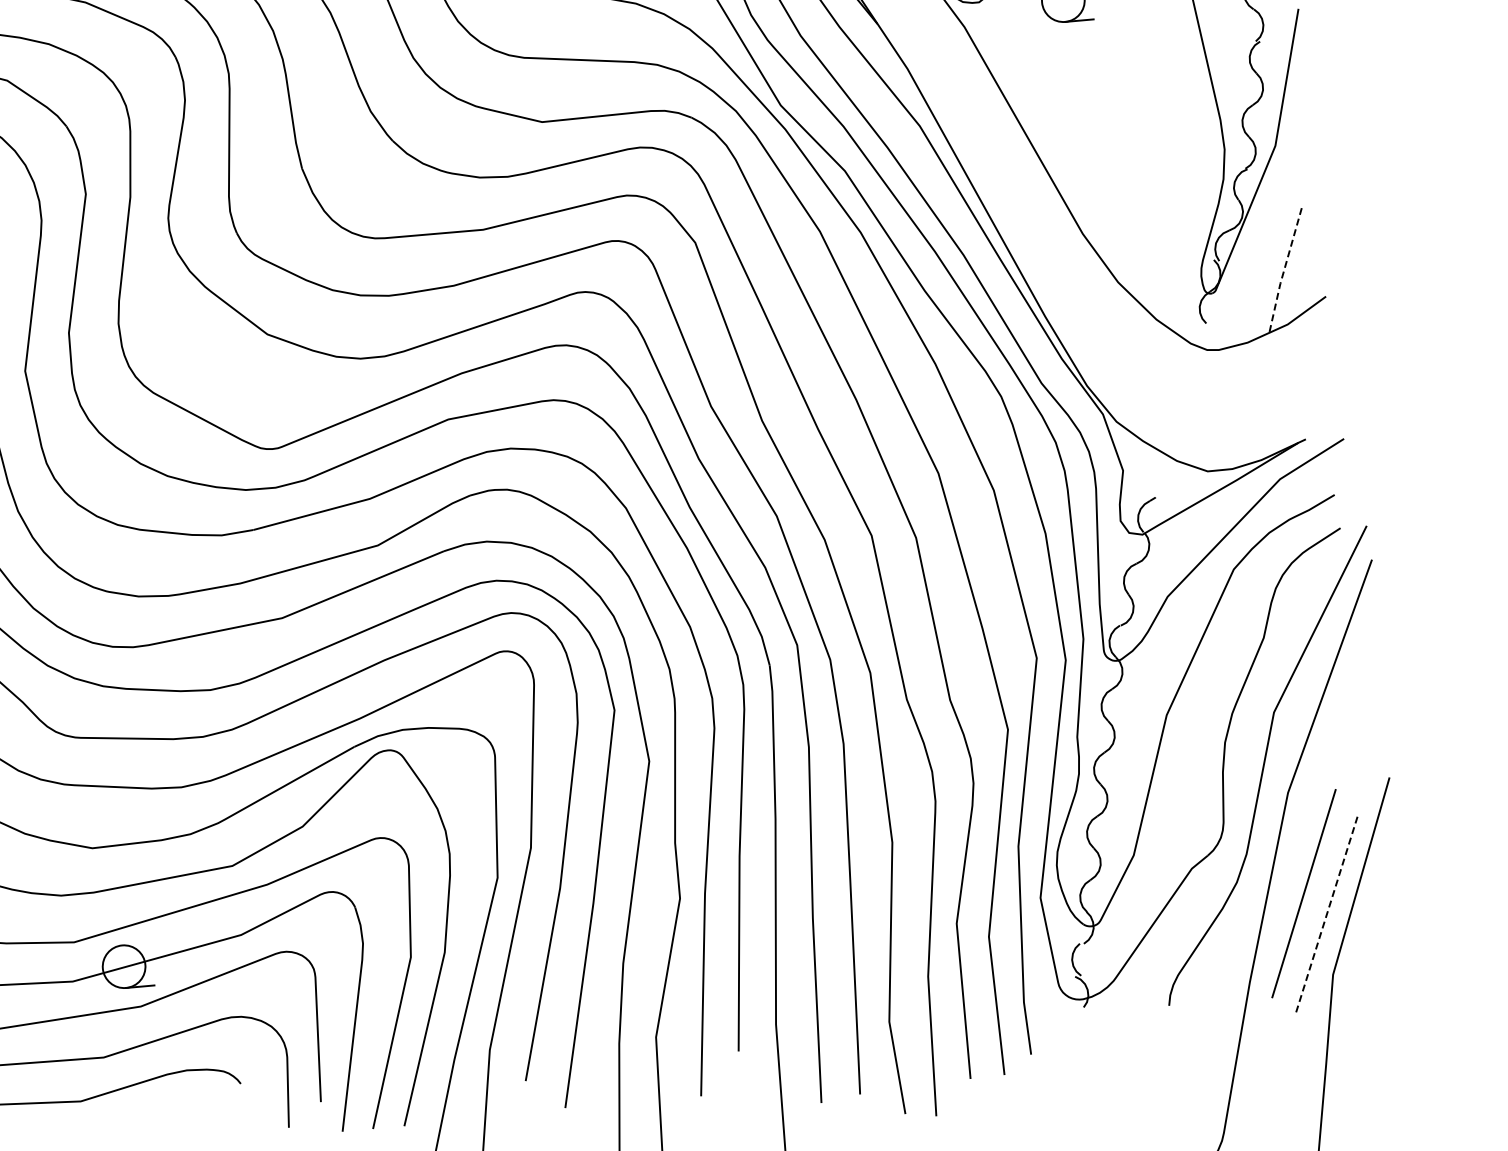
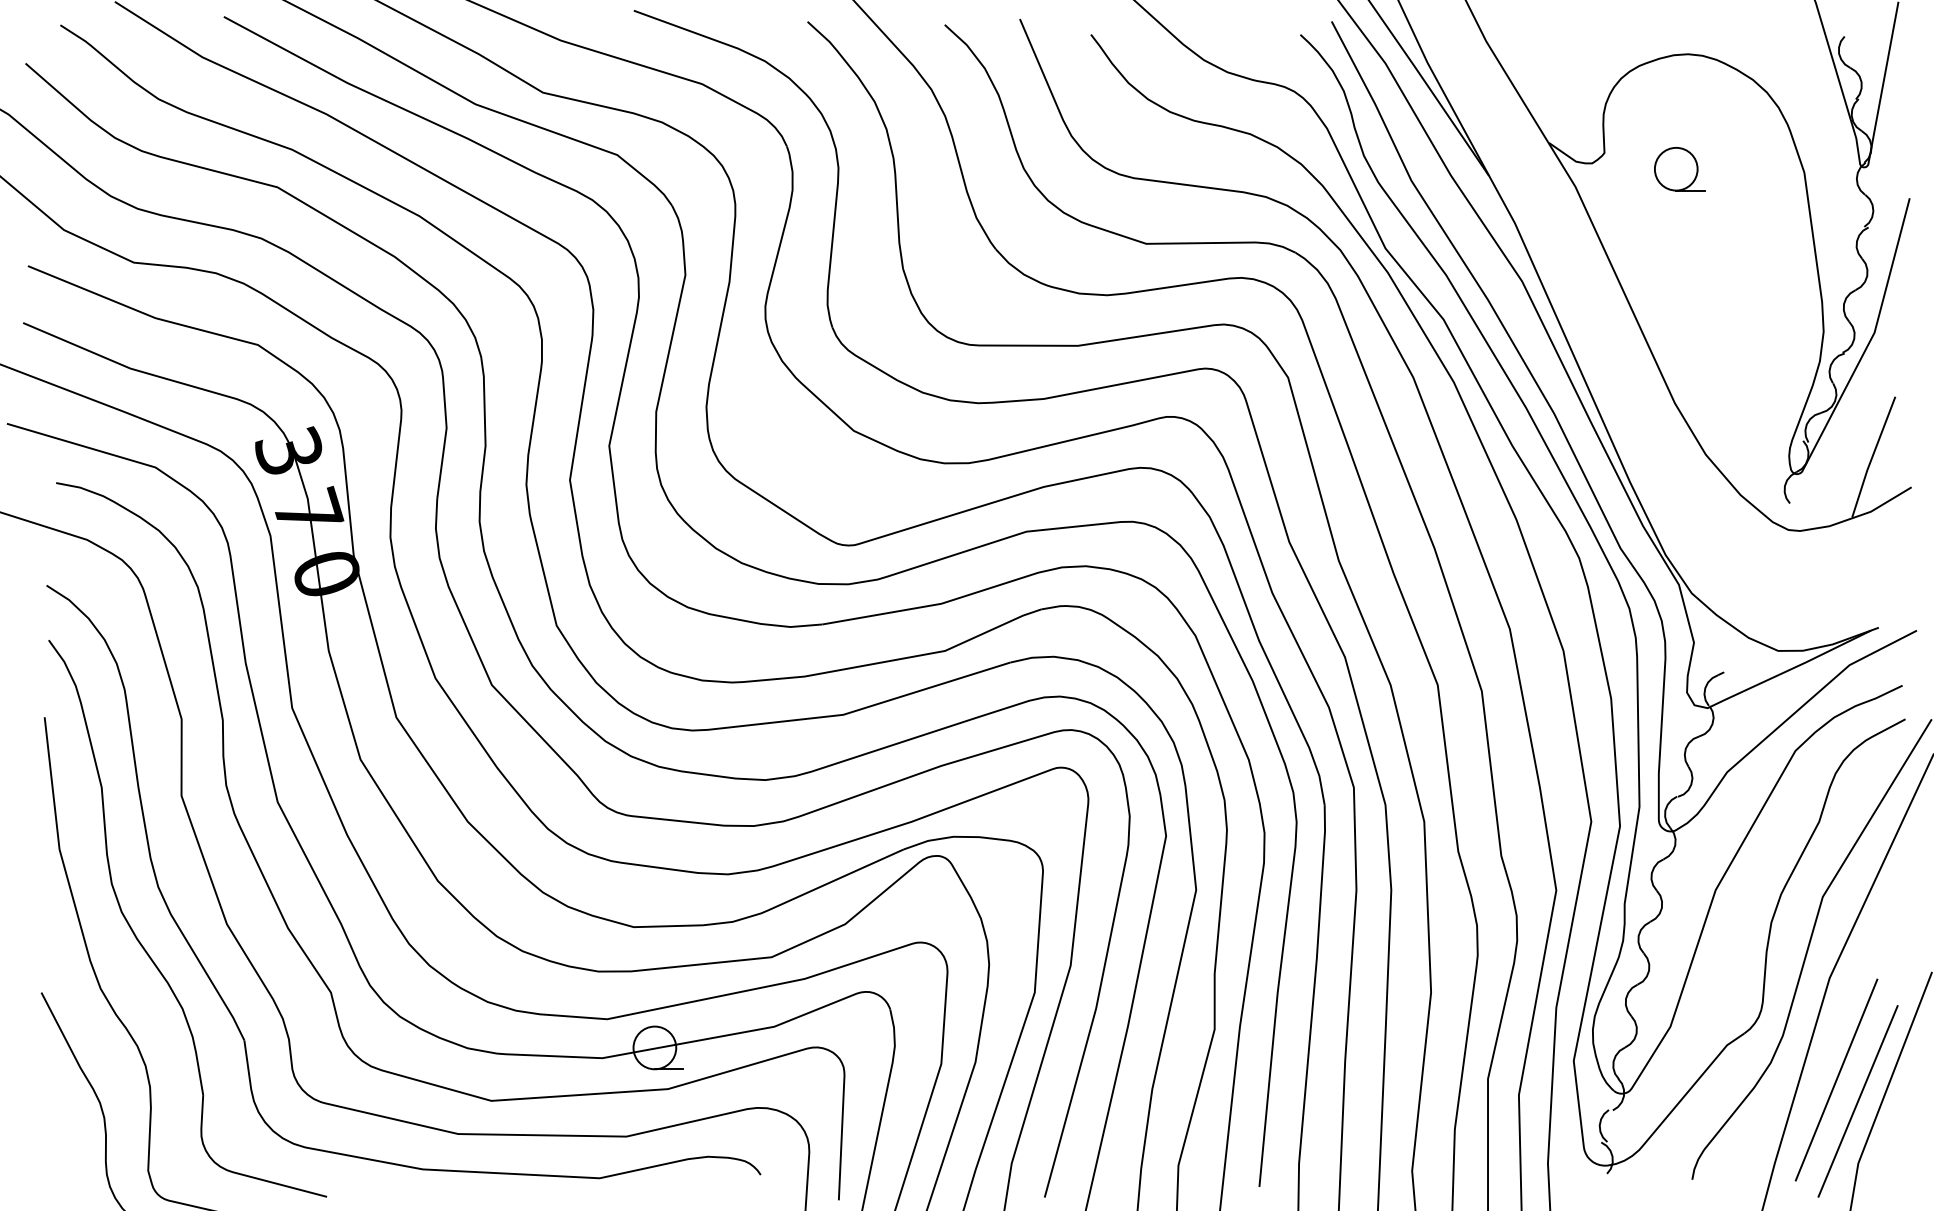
line: (1284, 270) -> (1872, 457), dashed -> solid
line: (1327, 912) -> (1858, 1100), dashed -> solid

